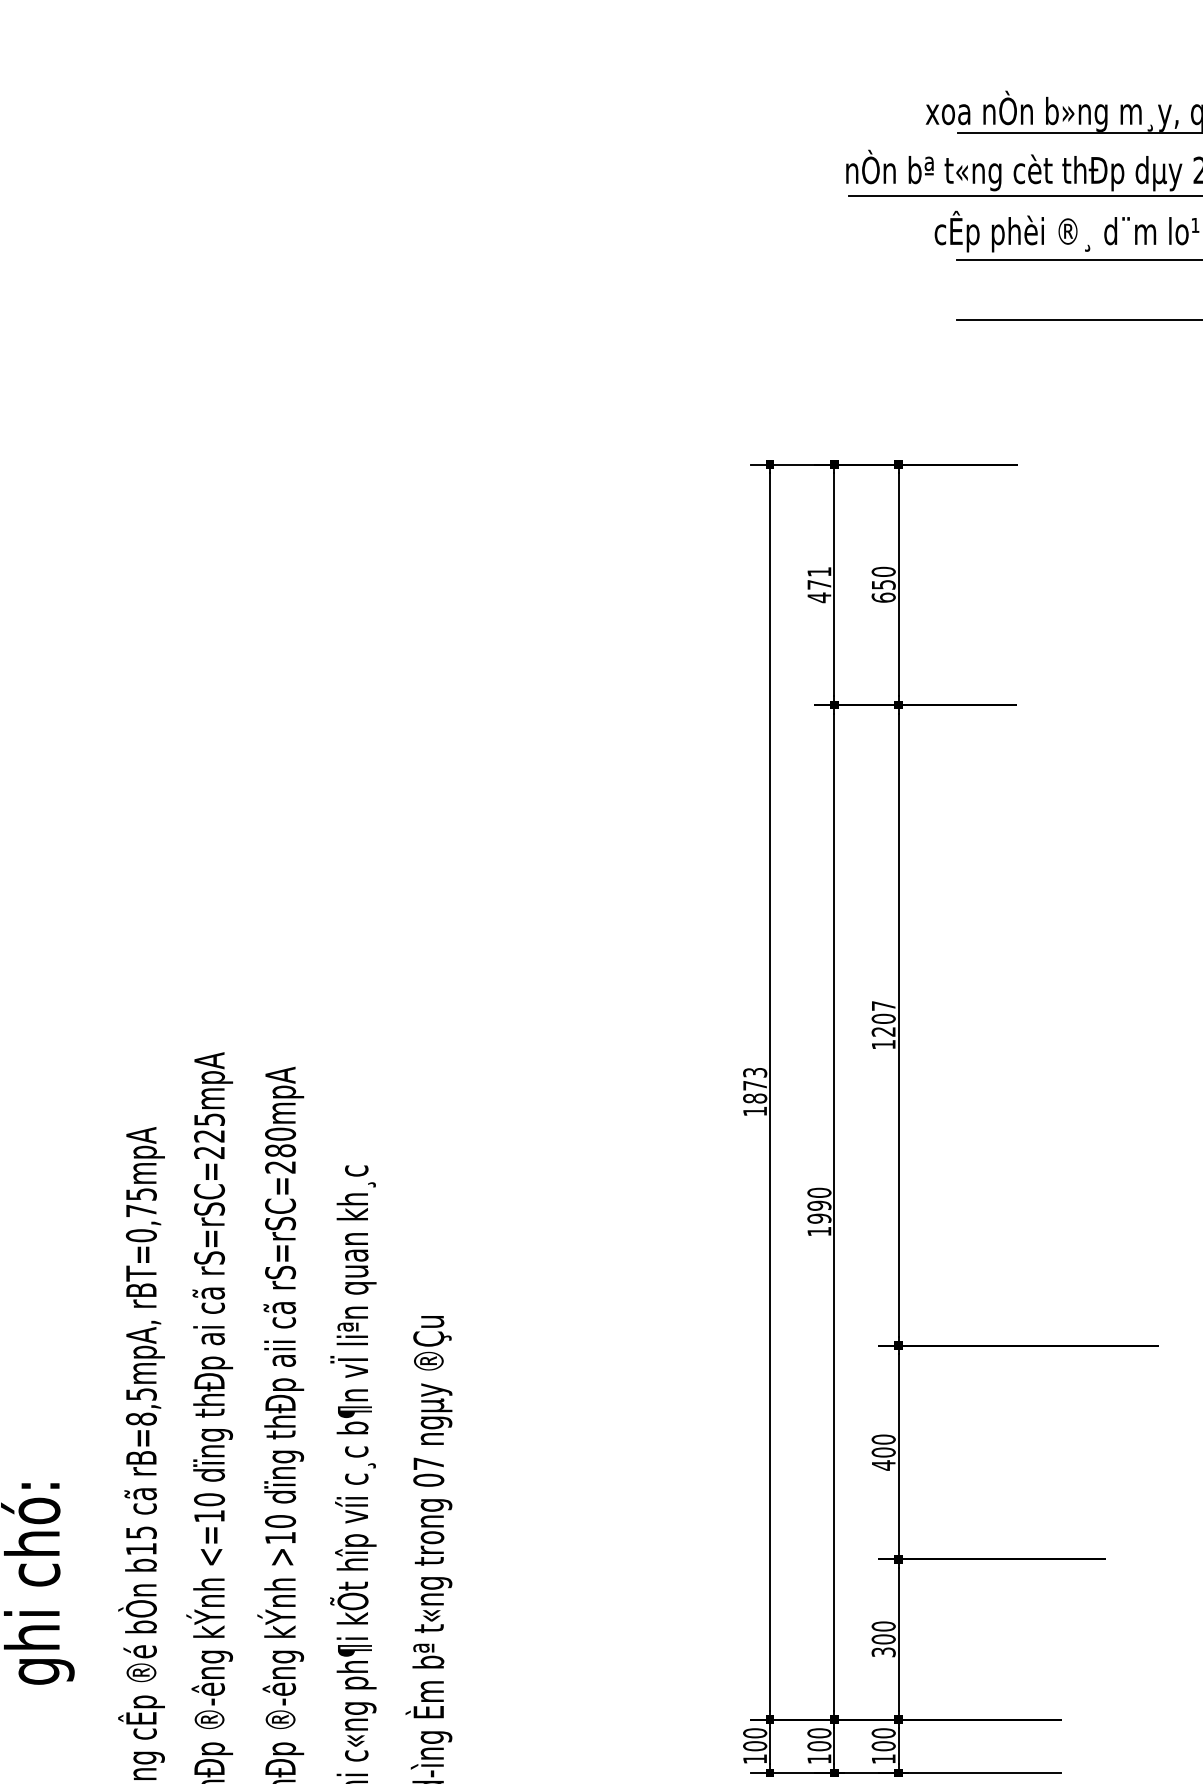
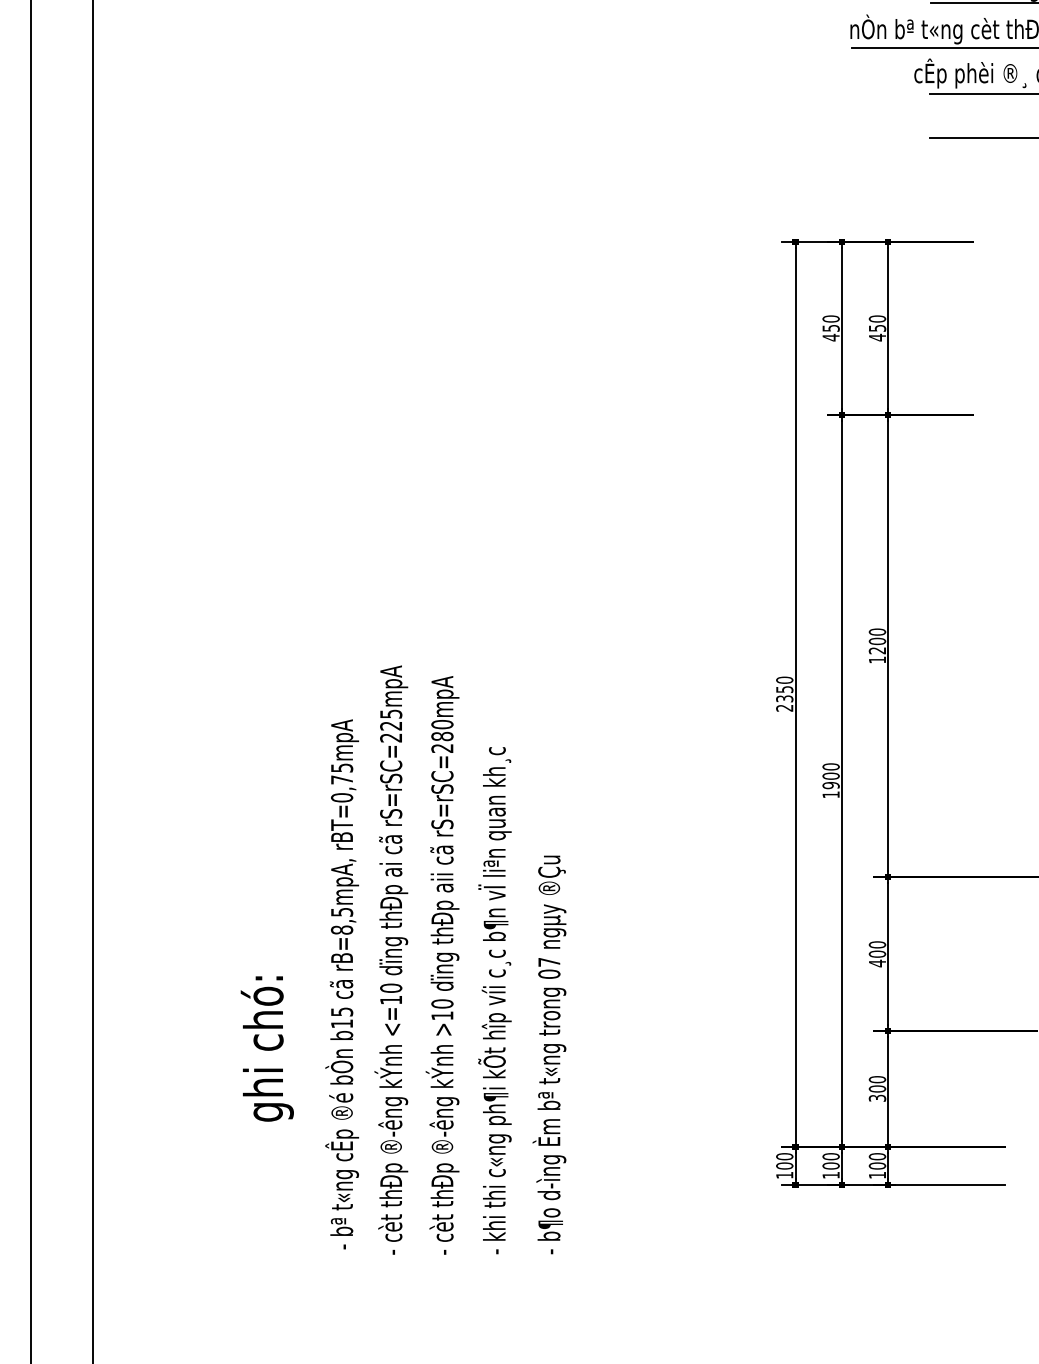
text: (818, 578) -> (830, 323), 471 -> 450
text: (883, 597) -> (877, 337), 650 -> 450
text: (883, 1005) -> (877, 631), 1207 -> 1200
text: (754, 1091) -> (784, 693), 1873 -> 2350
text: (818, 1204) -> (830, 775), 1990 -> 1900

